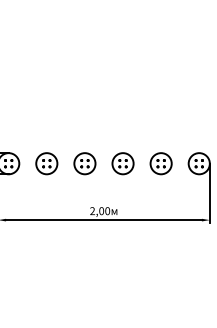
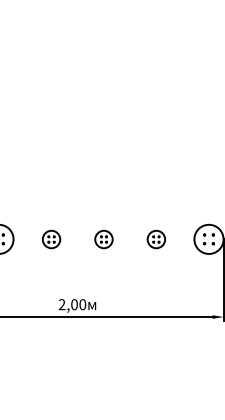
part: (84, 163) -> (50, 239), size x0.6
part: (122, 163) -> (103, 239), size x0.6
part: (160, 163) -> (155, 239), size x0.6

